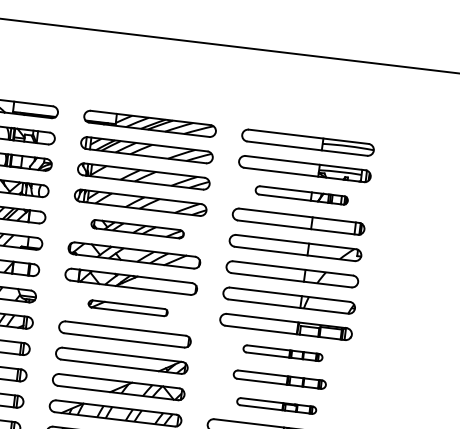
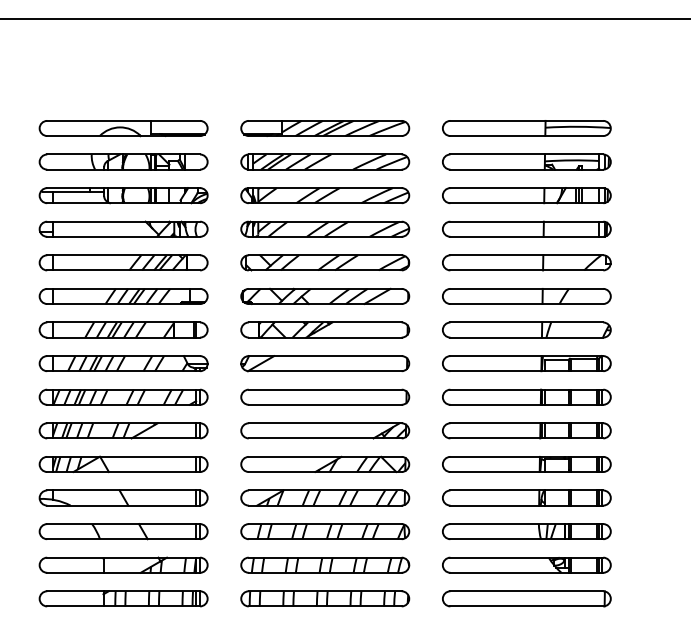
part: (301, 195) -> (526, 195), size x1.43
part: (137, 228) -> (325, 262), size x1.43
part: (128, 308) -> (325, 363), size x1.67
part: (282, 352) -> (526, 396), size x1.67
part: (279, 379) -> (526, 430), size x1.43
part: (276, 405) -> (526, 464), size x1.67

